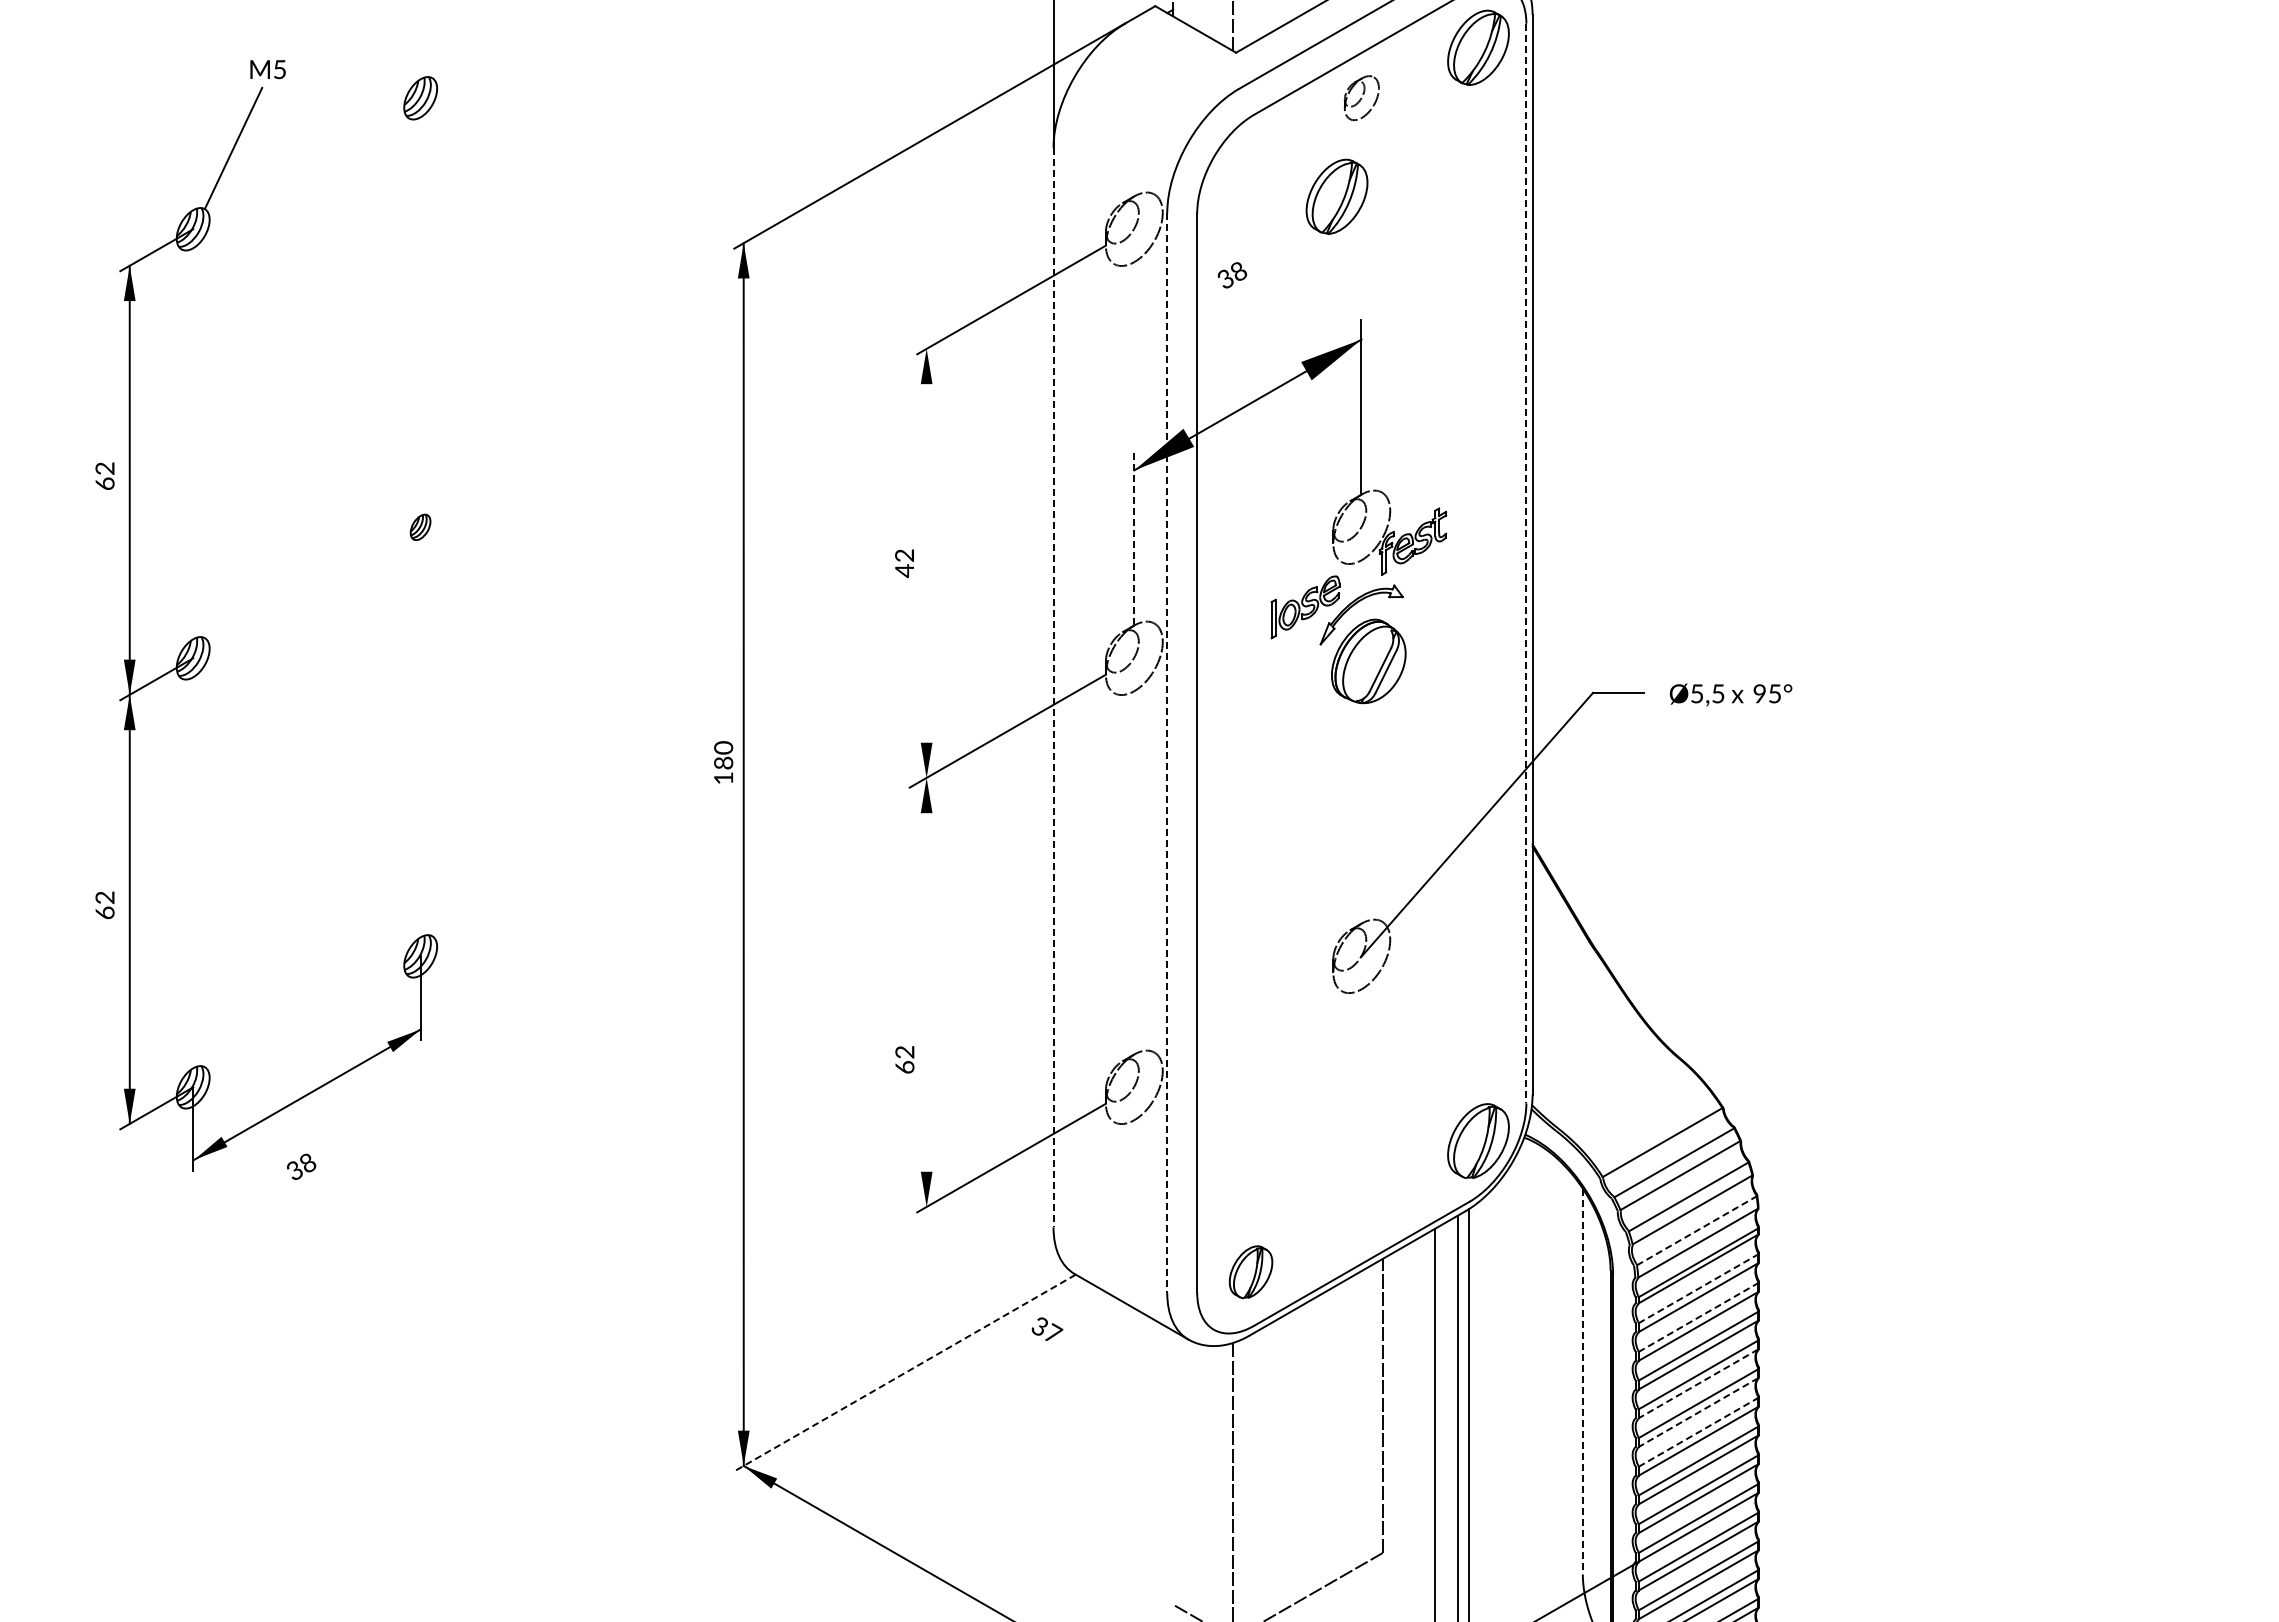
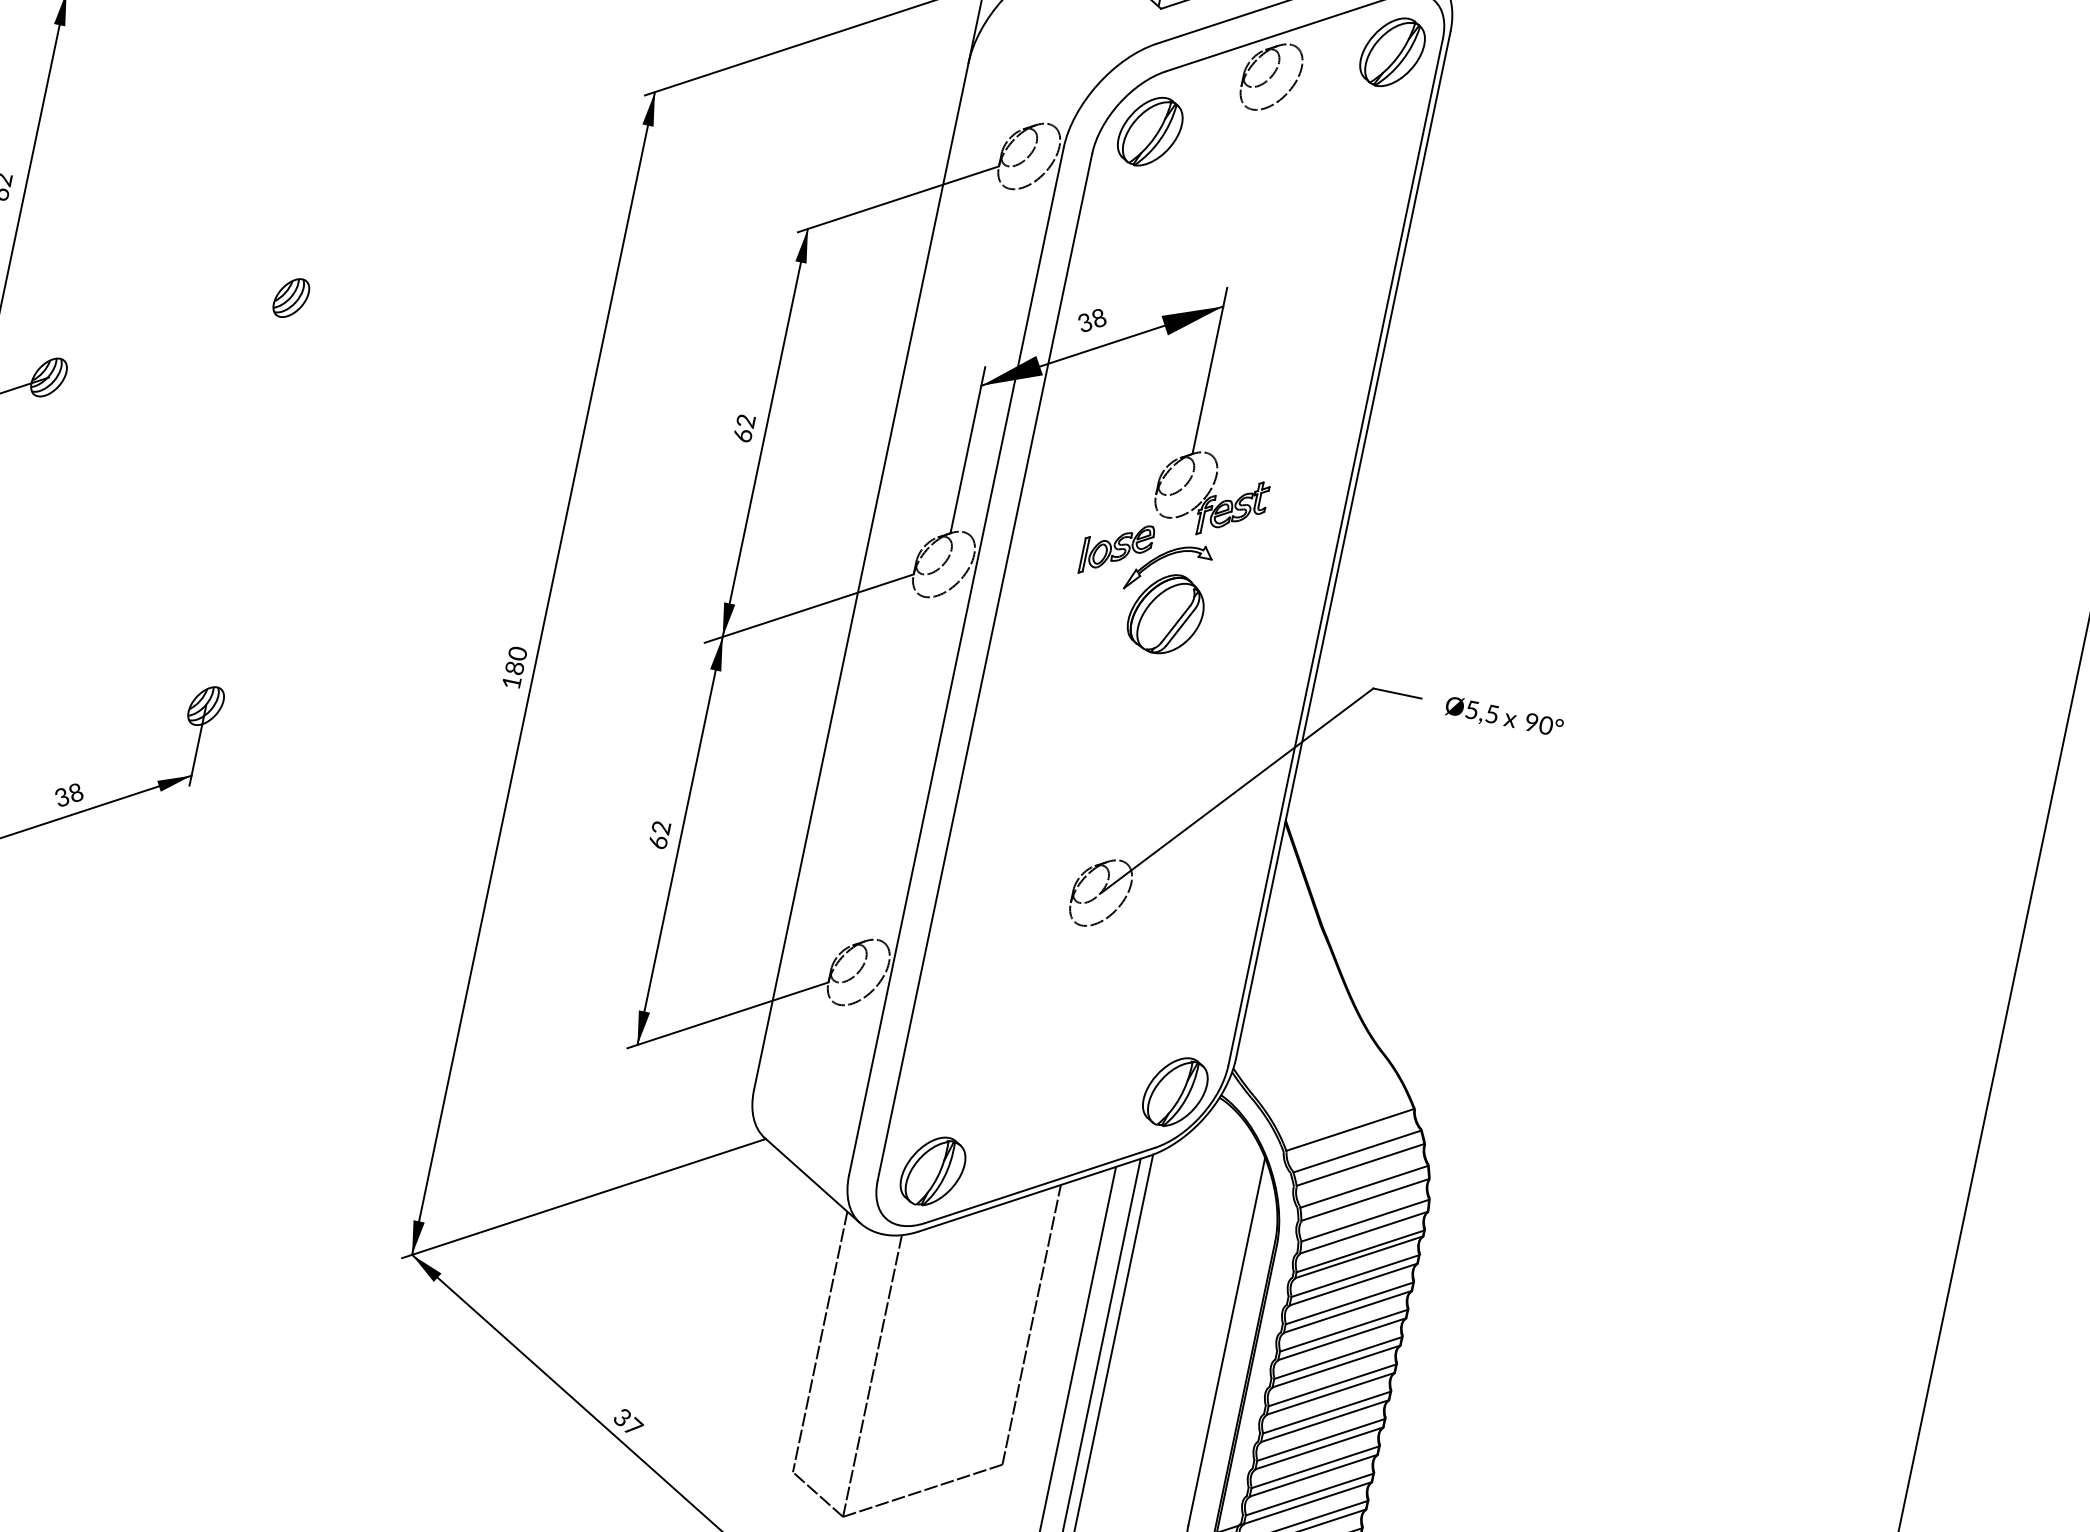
part: (1361, 97) -> (1271, 76), size x1.67
part: (1336, 196) -> (1149, 131), moved
text: (1232, 275) -> (1092, 320), moved
part: (420, 527) -> (291, 298), size x1.67
line: (1134, 537) -> (968, 449), dashed -> solid
line: (1526, 563) -> (1335, 552), dashed -> solid
text: (904, 570) -> (742, 435), 42 -> 62
line: (1053, 687) -> (861, 576), dashed -> solid
text: (1774, 693) -> (1545, 725), 95° -> 90°
line: (1167, 753) -> (956, 661), dashed -> solid
text: (723, 762) -> (514, 667), moved
line: (926, 777) -> (722, 636), added
text: (904, 1059) -> (659, 834), moved
text: (301, 1166) -> (69, 794), moved
line: (1697, 1230) -> (1365, 1220), dashed -> solid
part: (1250, 1272) -> (932, 1171), size x1.43
line: (1698, 1288) -> (1355, 1275), dashed -> solid
line: (1698, 1317) -> (1349, 1303), dashed -> solid
text: (1047, 1328) -> (629, 1420), moved
line: (904, 1373) -> (583, 1198), dashed -> solid
line: (1582, 1381) -> (1226, 1341), dashed -> solid
line: (1698, 1384) -> (1336, 1367), dashed -> solid
line: (1698, 1412) -> (1330, 1393), dashed -> solid
line: (1698, 1432) -> (1326, 1412), dashed -> solid
line: (1173, 1467) -> (820, 1341), added

